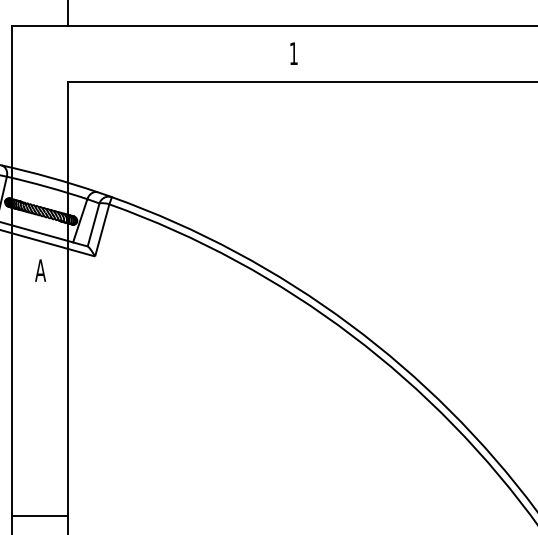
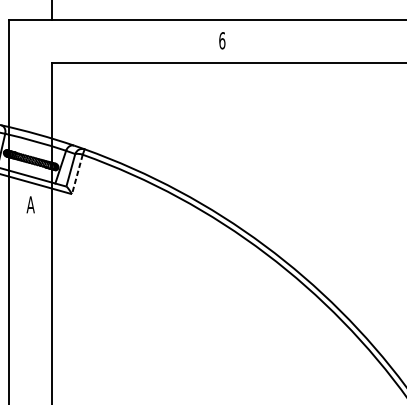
text: (293, 53) -> (222, 40), 1 -> 6
line: (102, 229) -> (77, 173), solid -> dashed
line: (39, 516) -> (29, 390), removed

